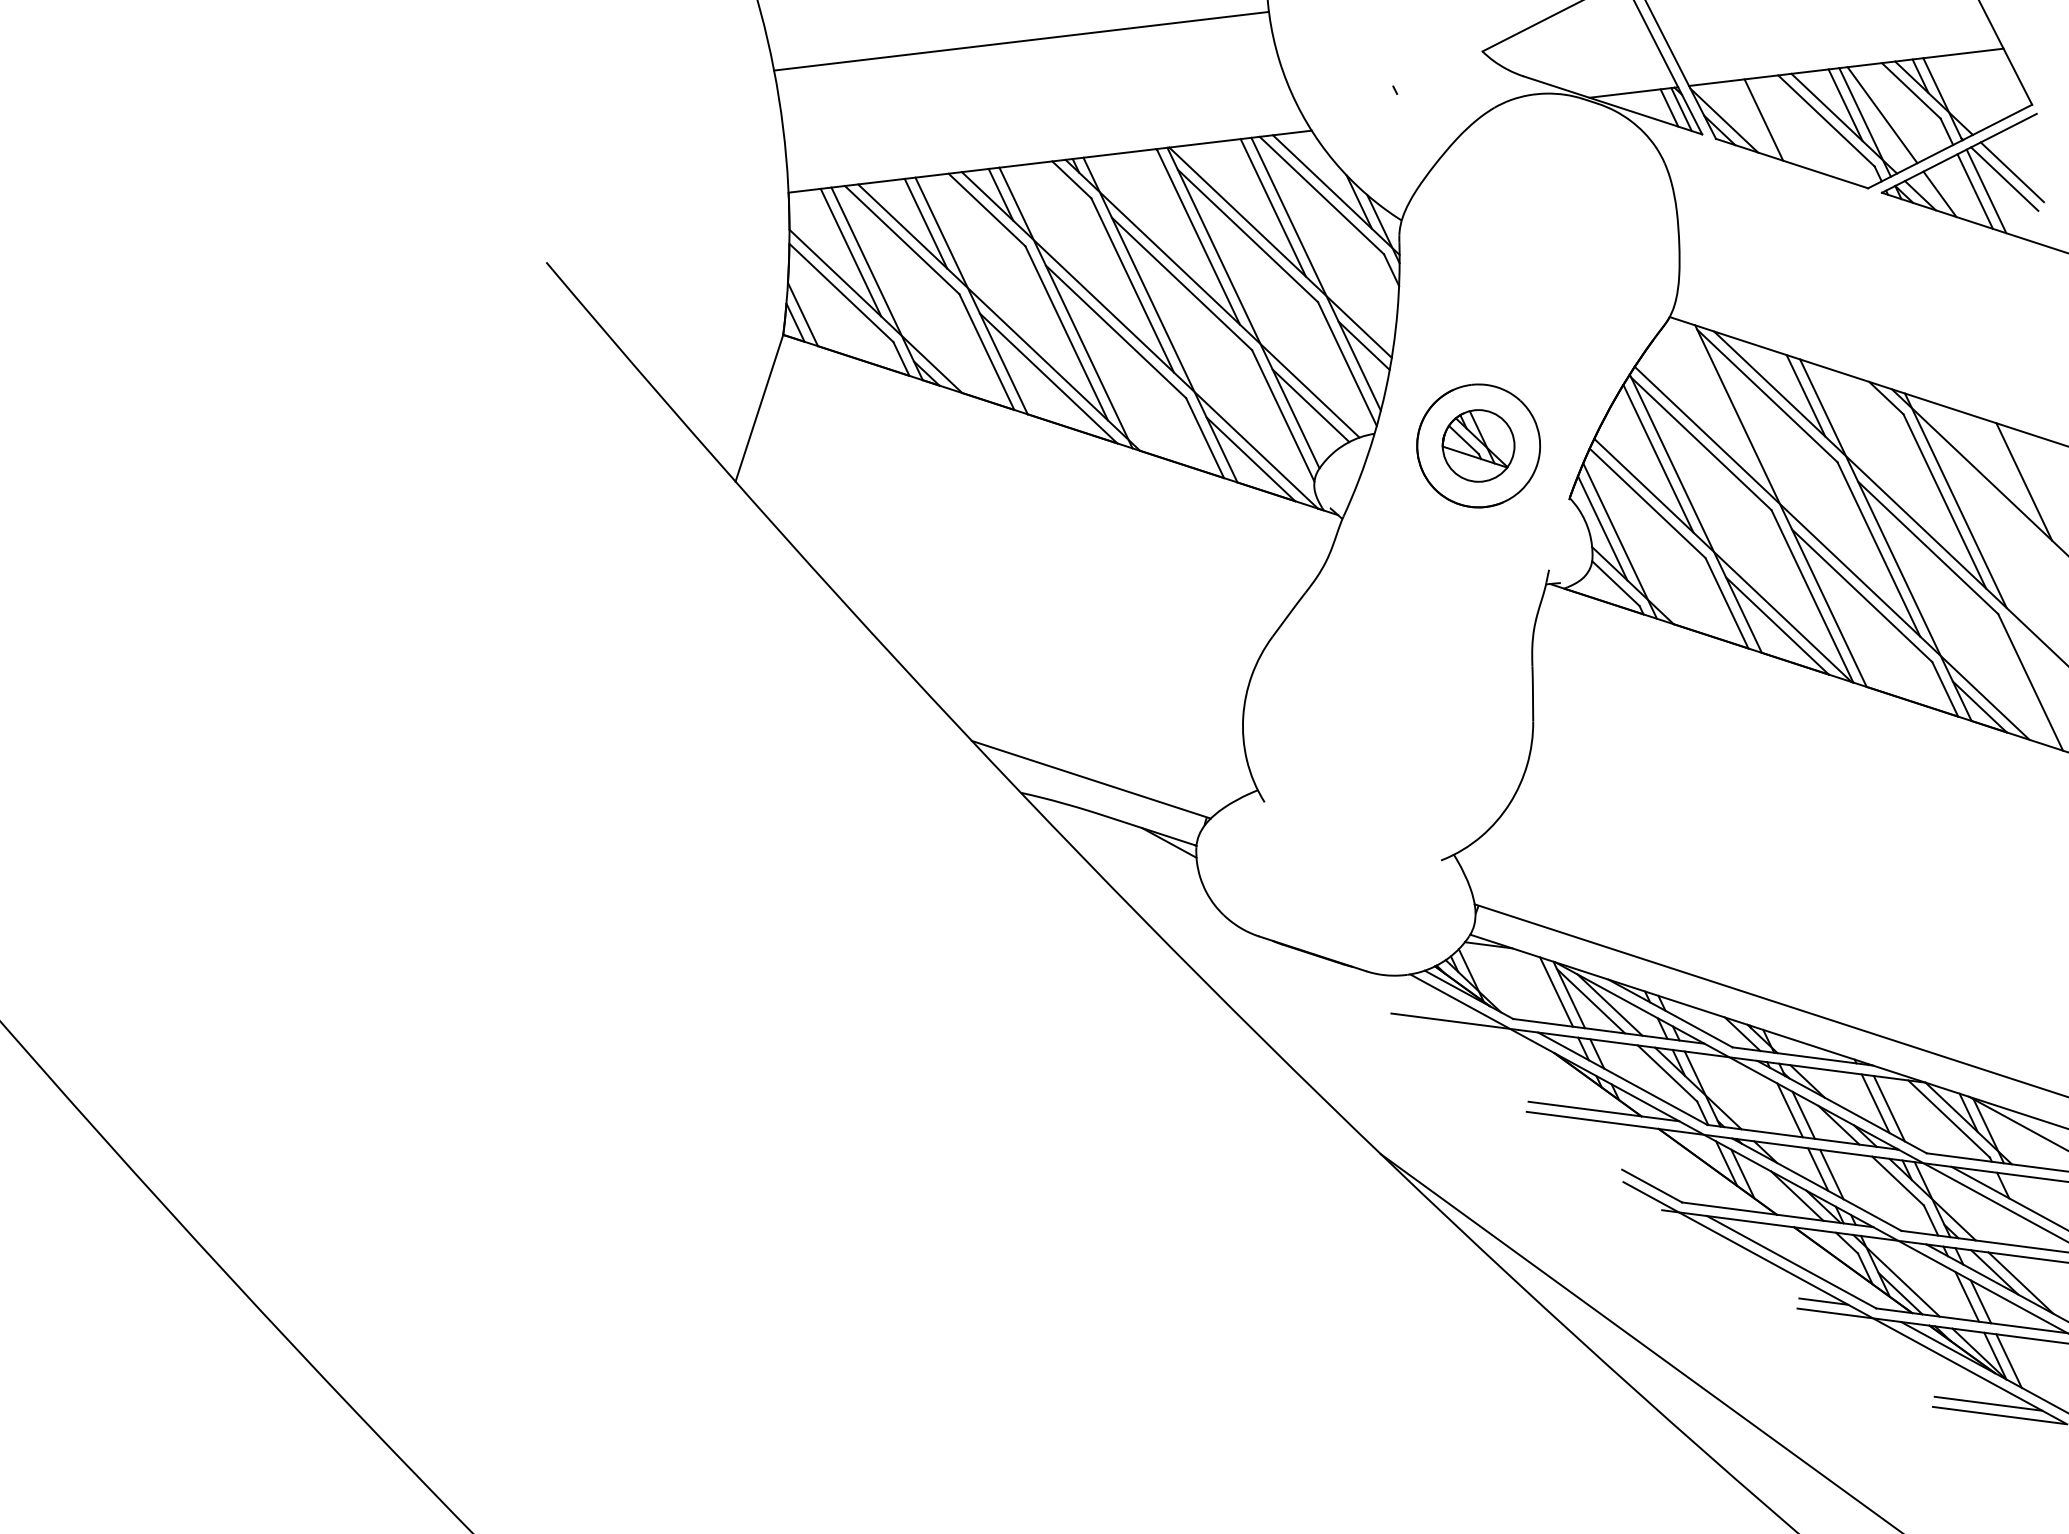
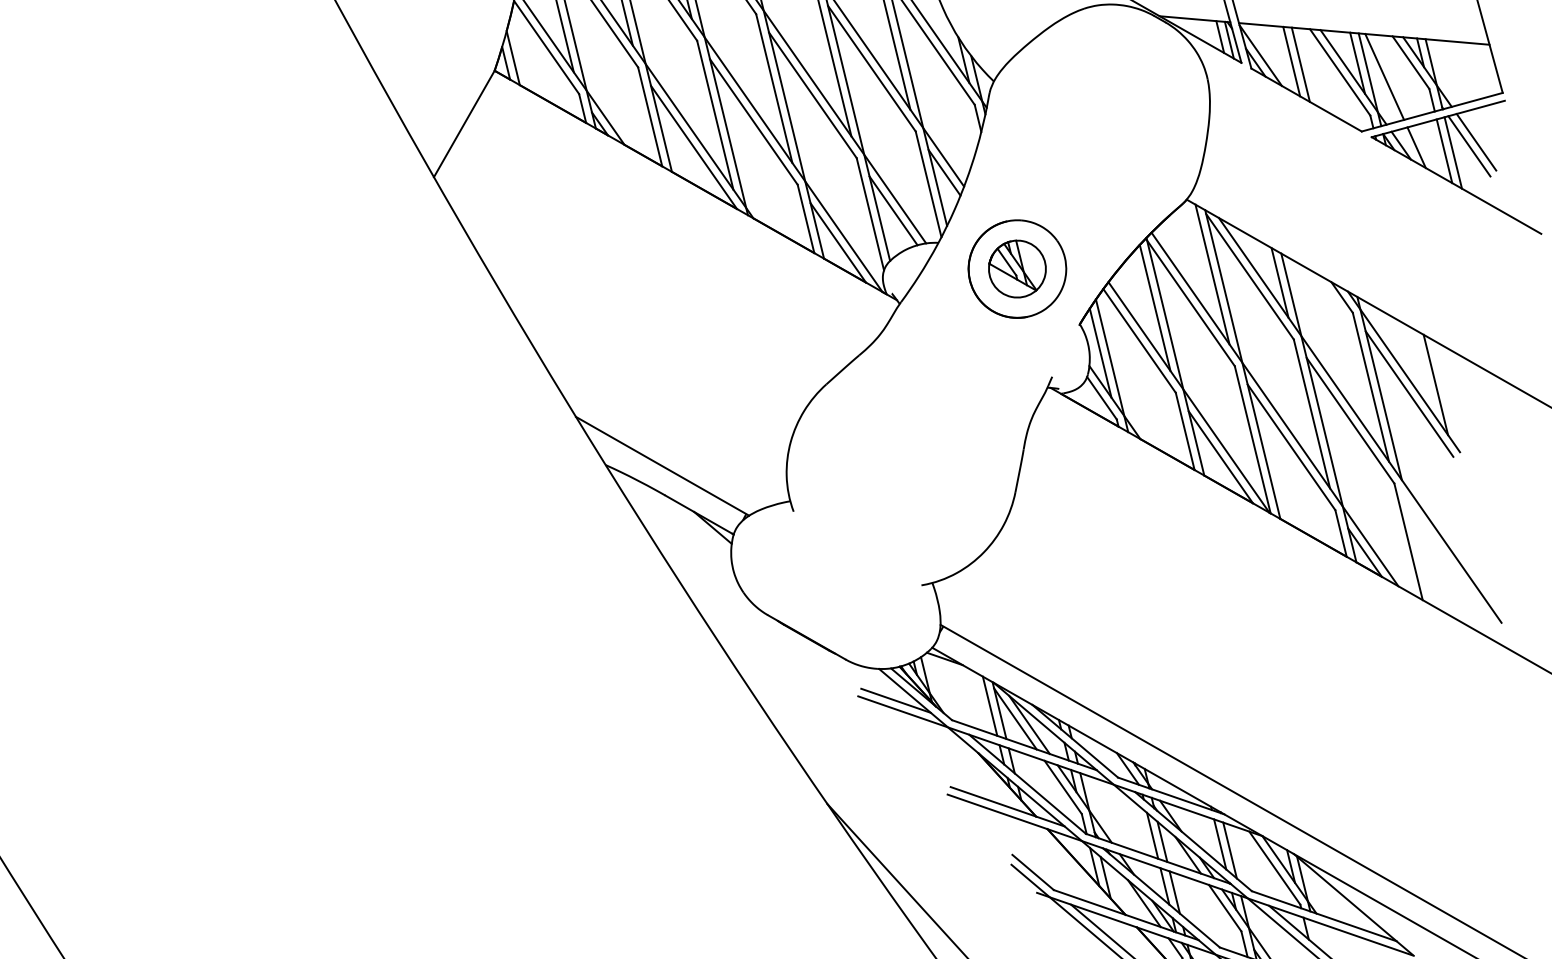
line: (1775, 121) -> (1300, 64), added
line: (1720, 402) -> (1212, 274), added
line: (1994, 499) -> (1409, 393), added
line: (1439, 1009) -> (896, 700), added

